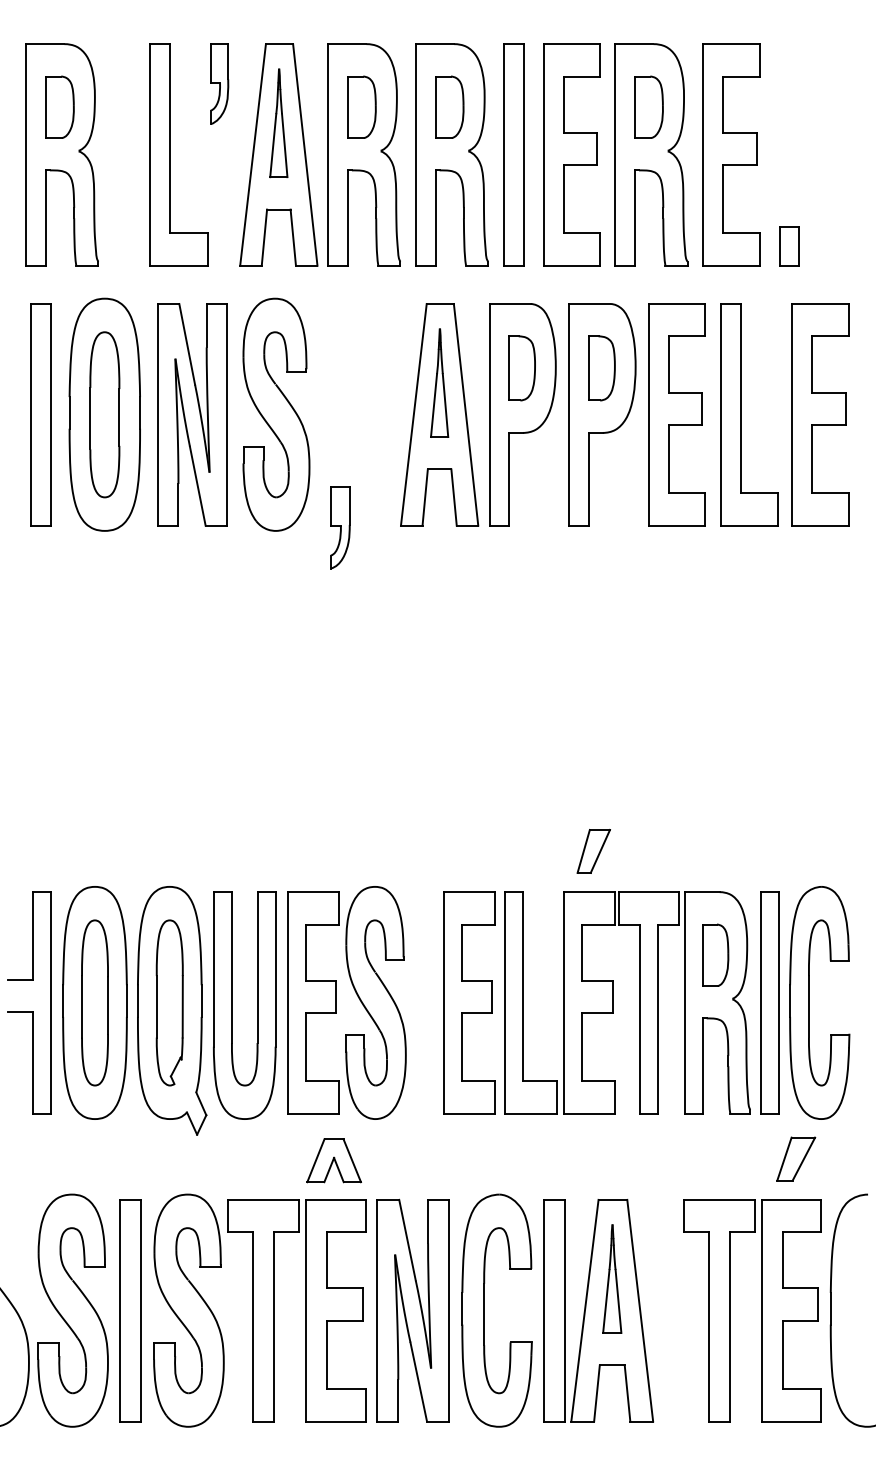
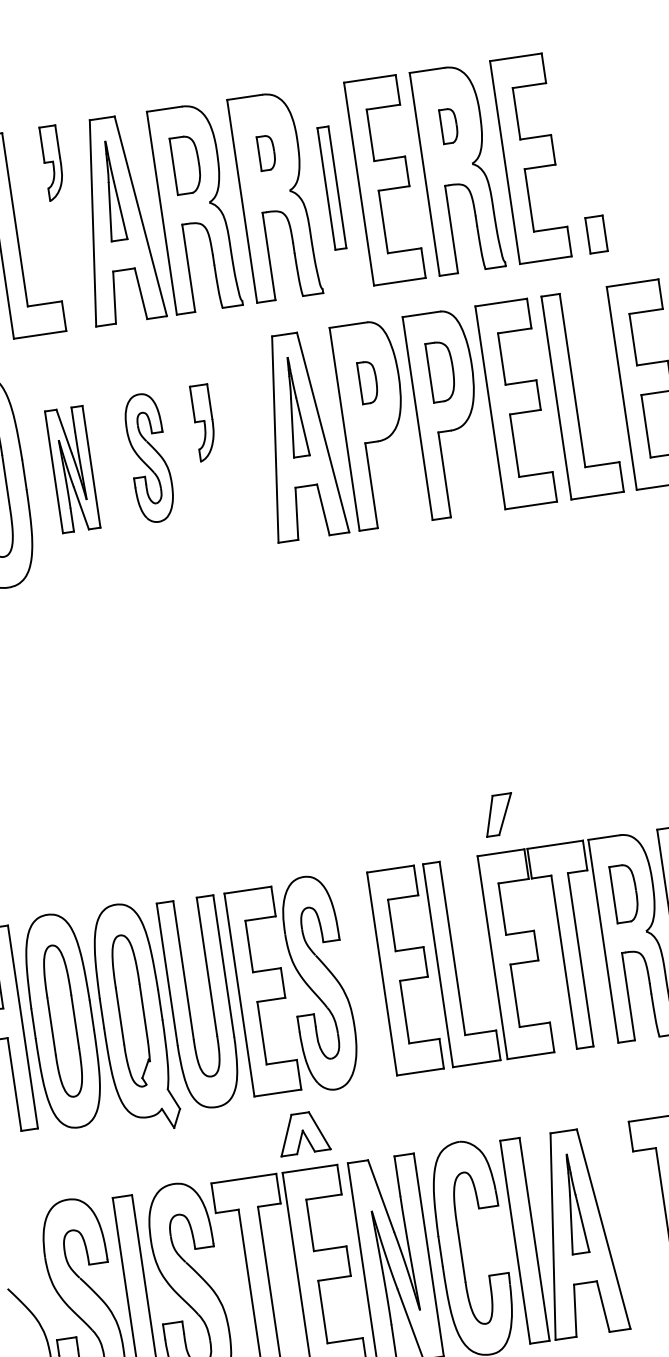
part: (449, 106) -> (266, 152), size x0.6
part: (648, 106) -> (448, 125), size x0.6
part: (513, 154) -> (331, 187), size x0.6
part: (521, 368) -> (367, 382), size x0.7
part: (192, 414) -> (72, 469), size x0.6
part: (276, 414) -> (149, 457), size x0.6
part: (340, 527) -> (204, 422), moved

